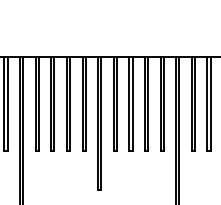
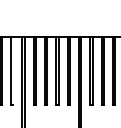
line: (7, 104) -> (13, 70), removed

